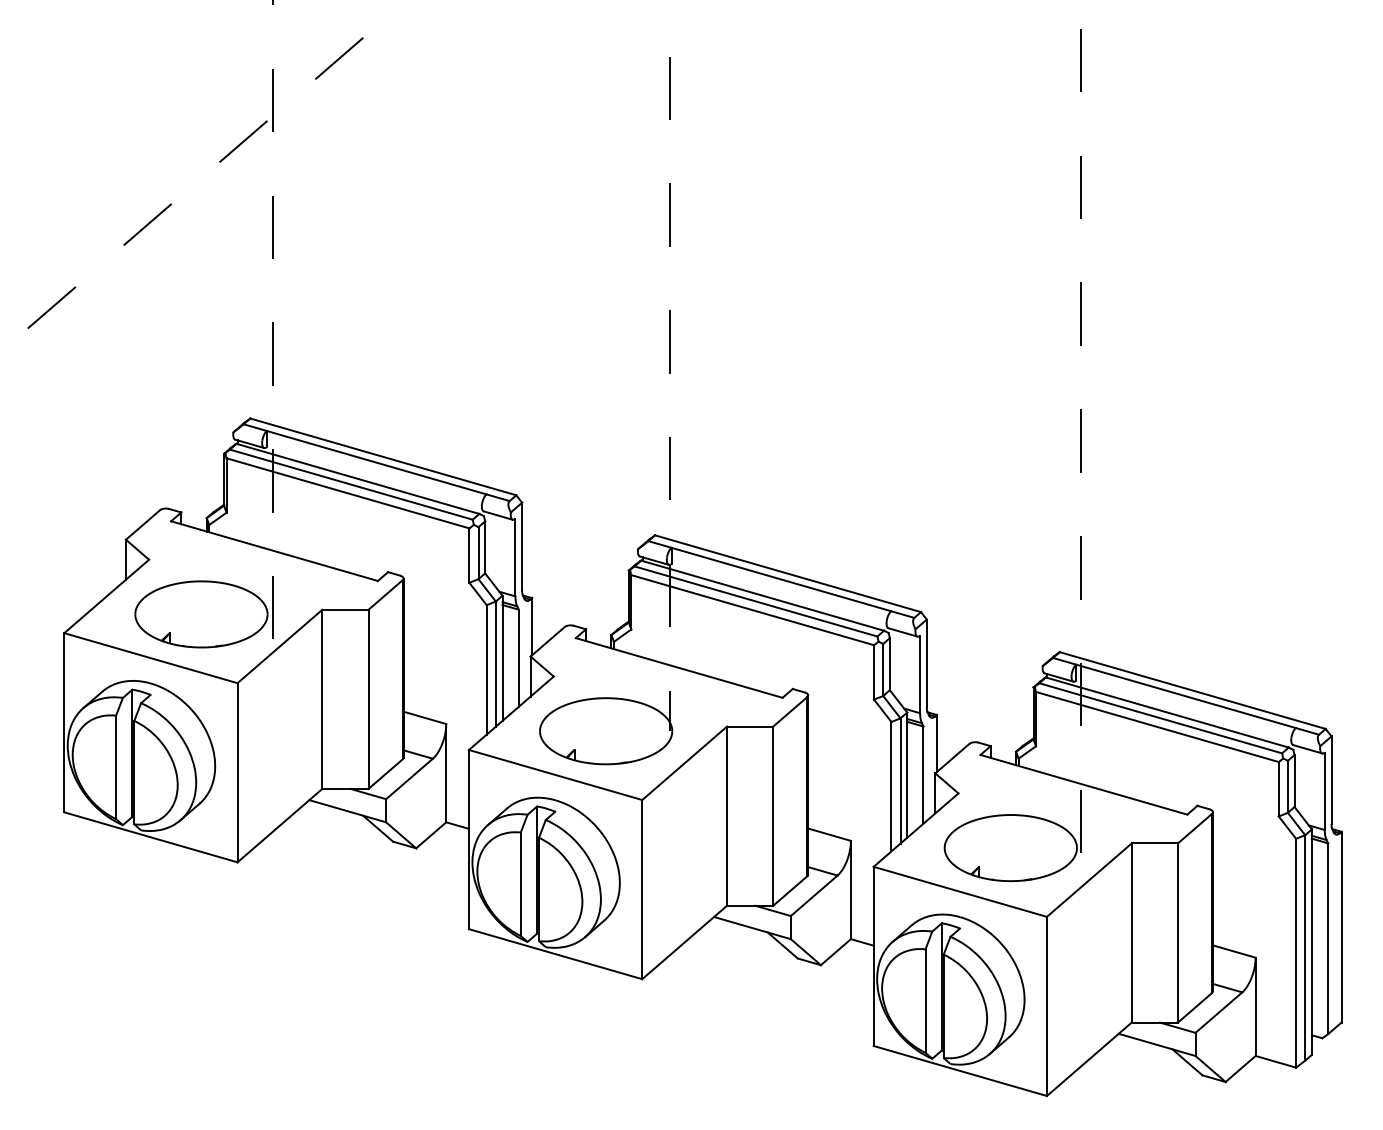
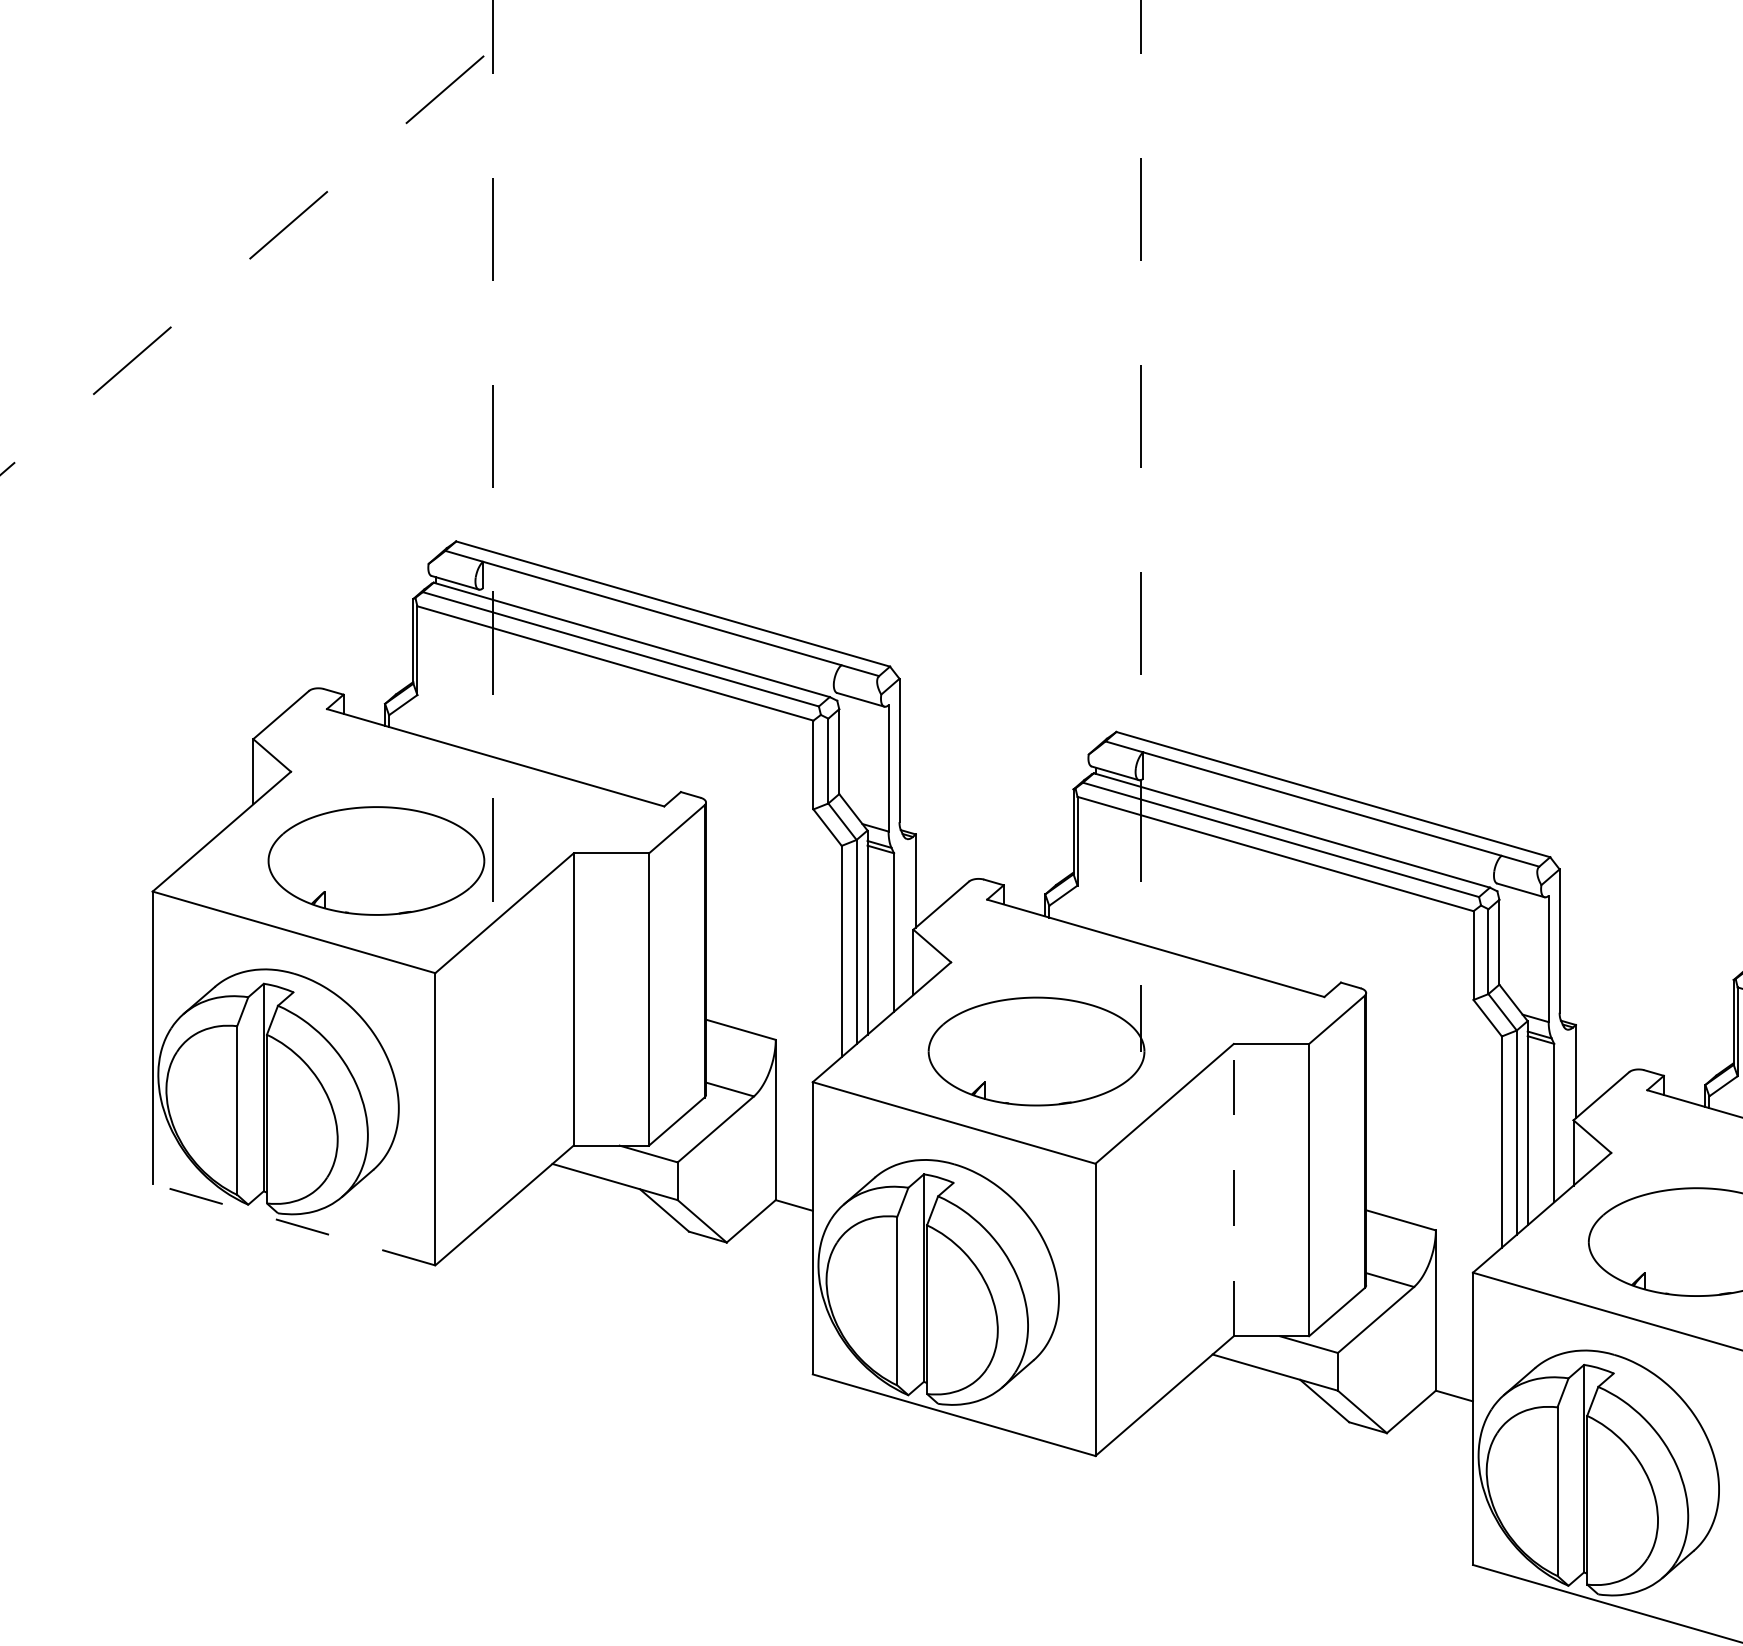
line: (727, 816) -> (1234, 1190), solid -> dashed
line: (150, 837) -> (293, 1224), solid -> dashed

